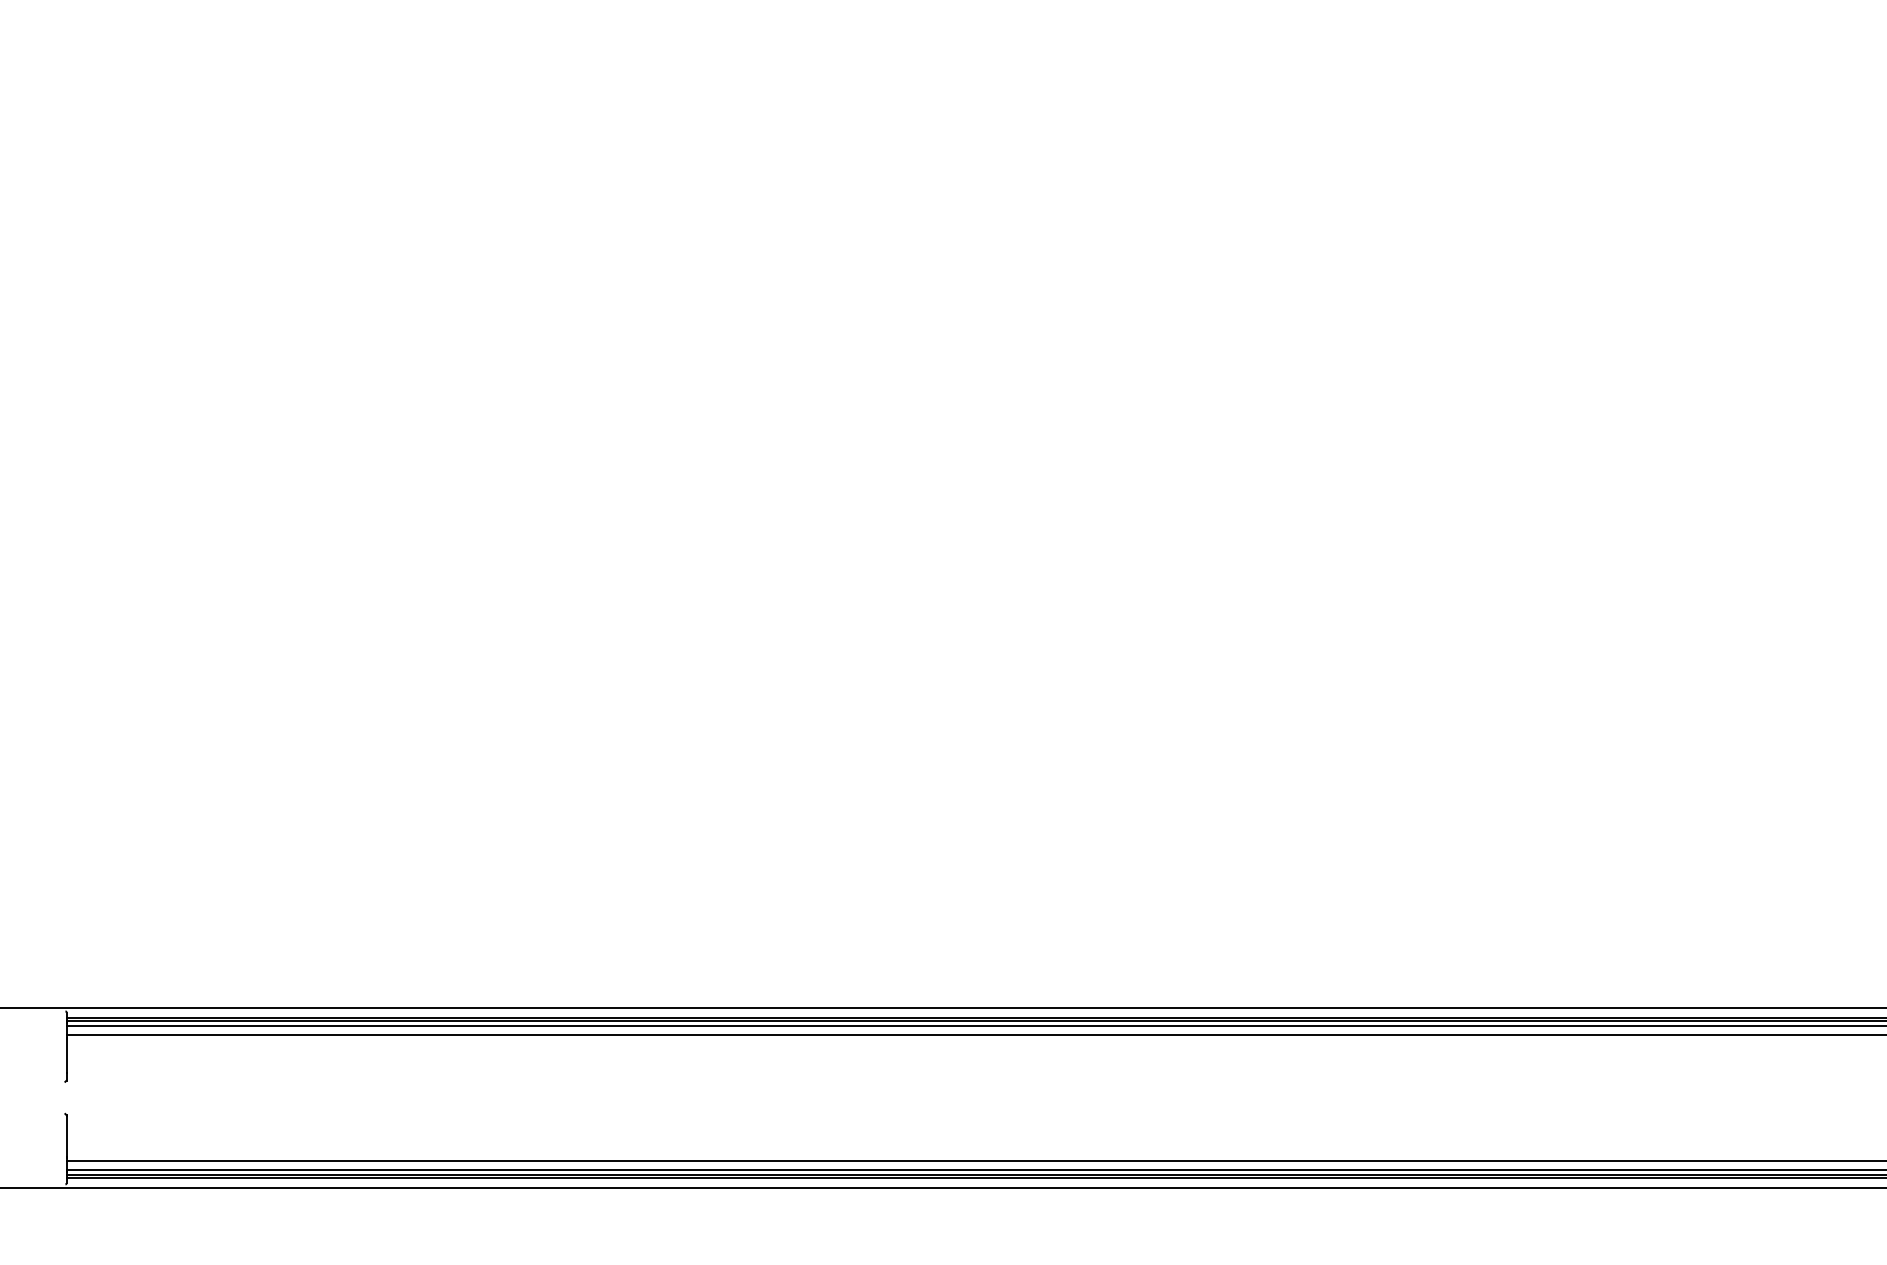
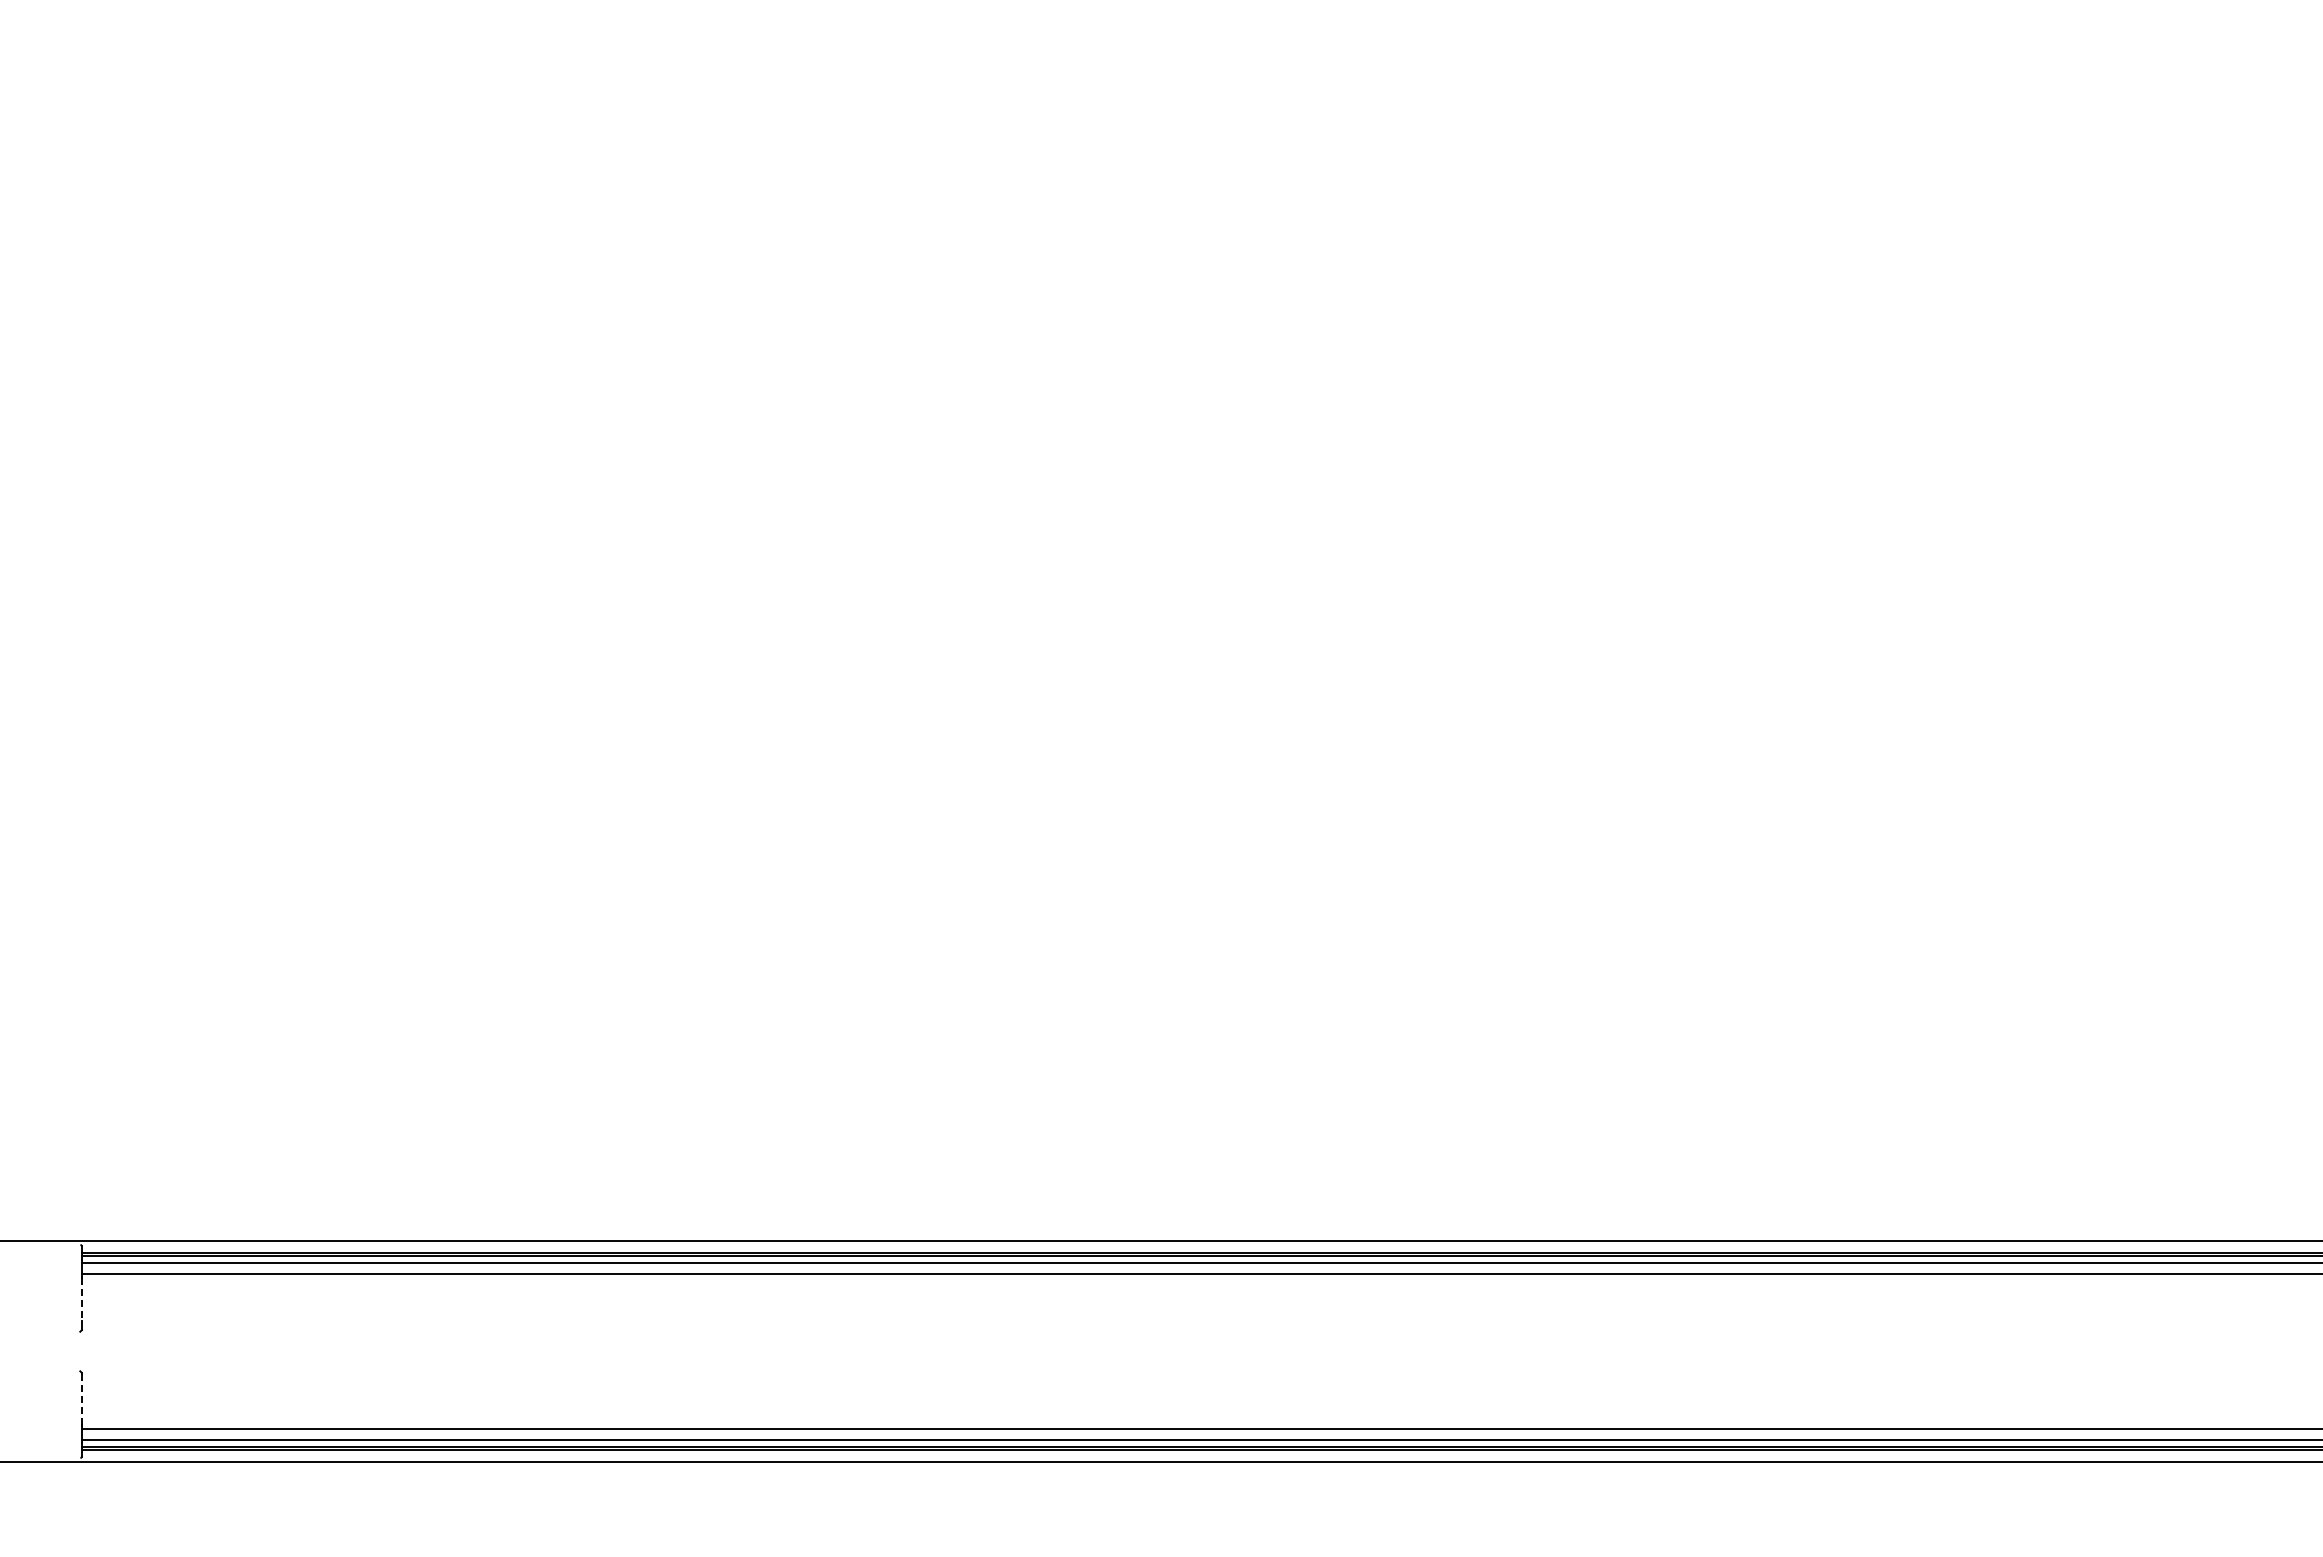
line: (66, 1056) -> (81, 1300), solid -> dashed
line: (66, 1136) -> (81, 1399), solid -> dashed

